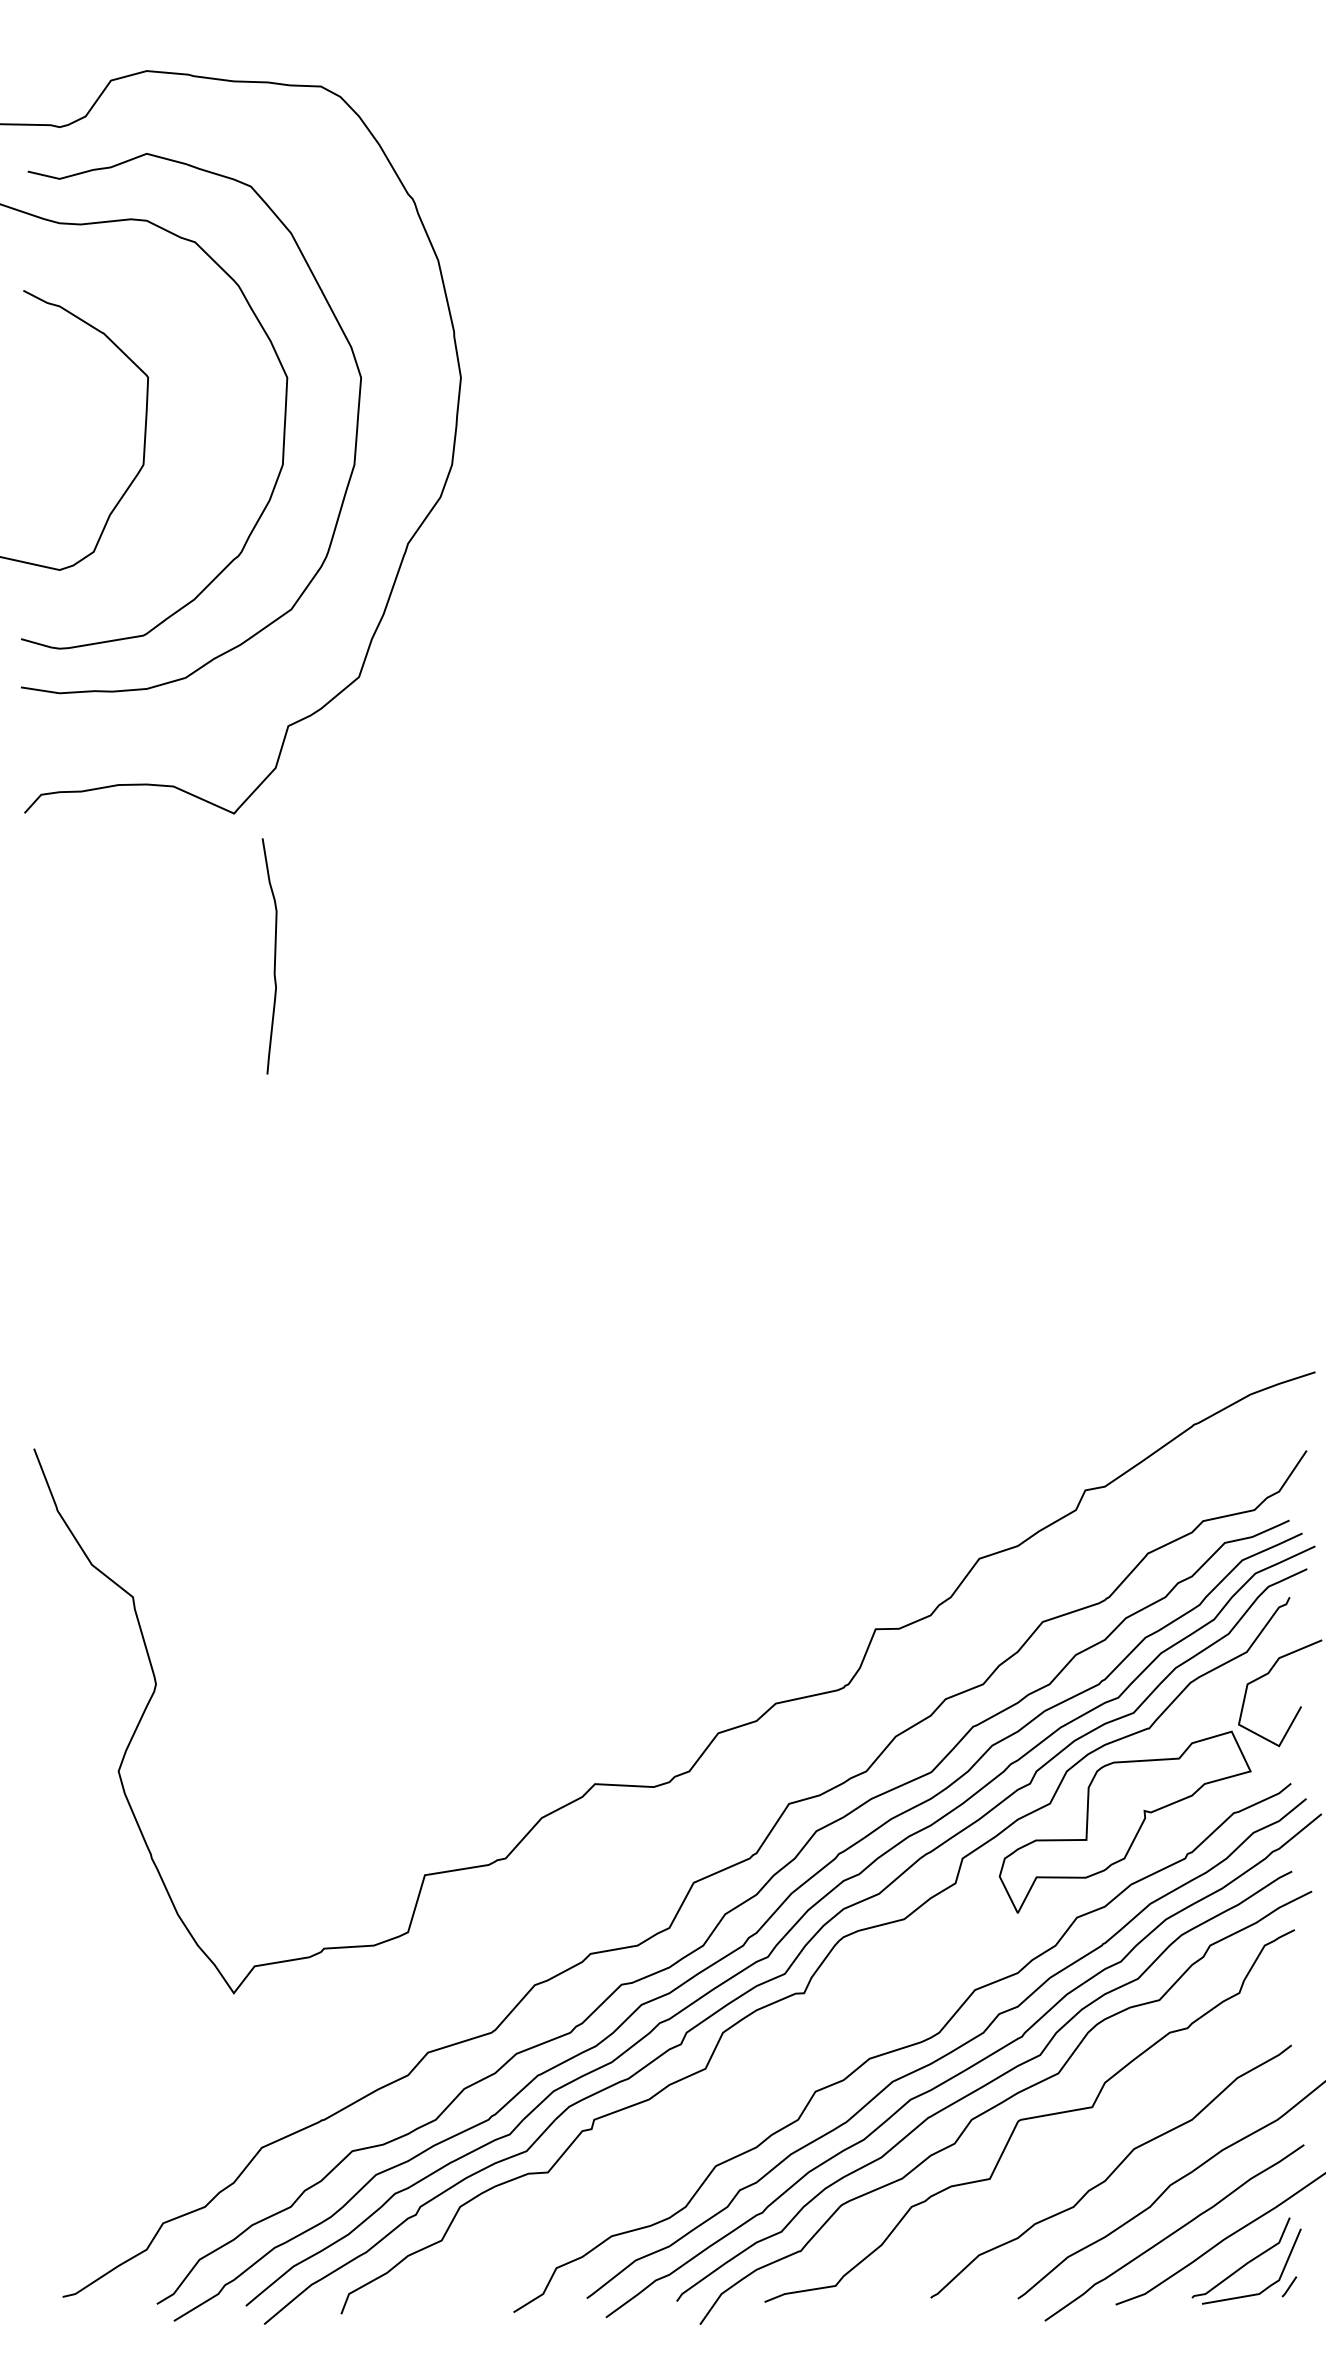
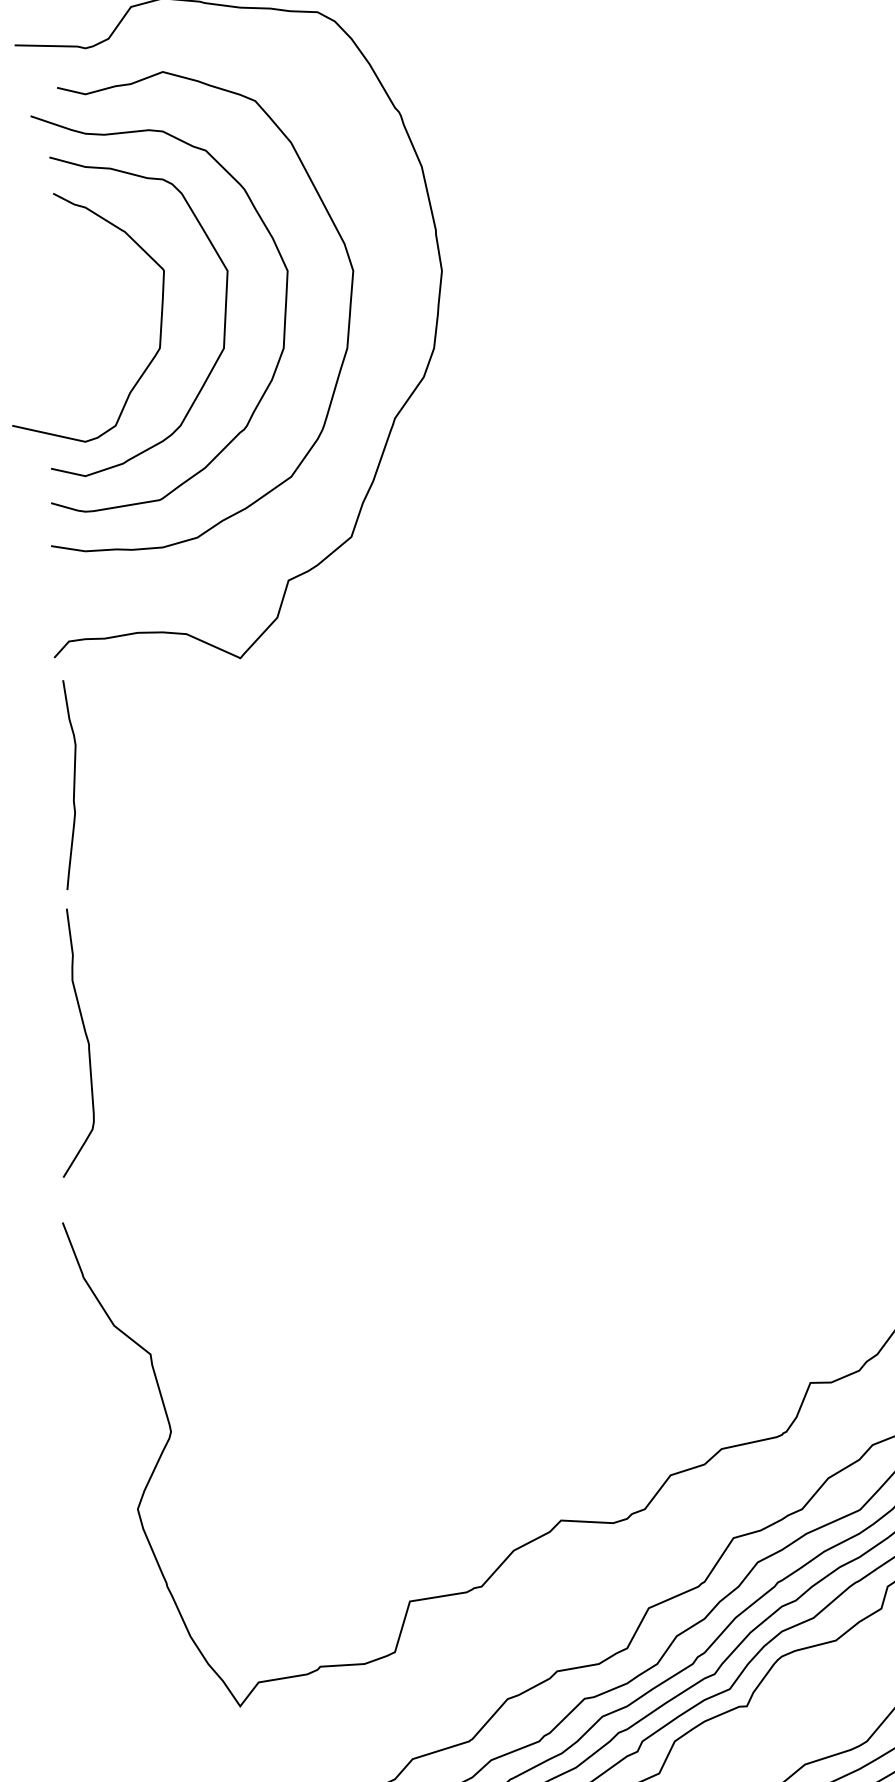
curve: (215, 438) -> (223, 324), added
curve: (274, 956) -> (73, 785), moved
curve: (61, 1244) -> (87, 1041), added

